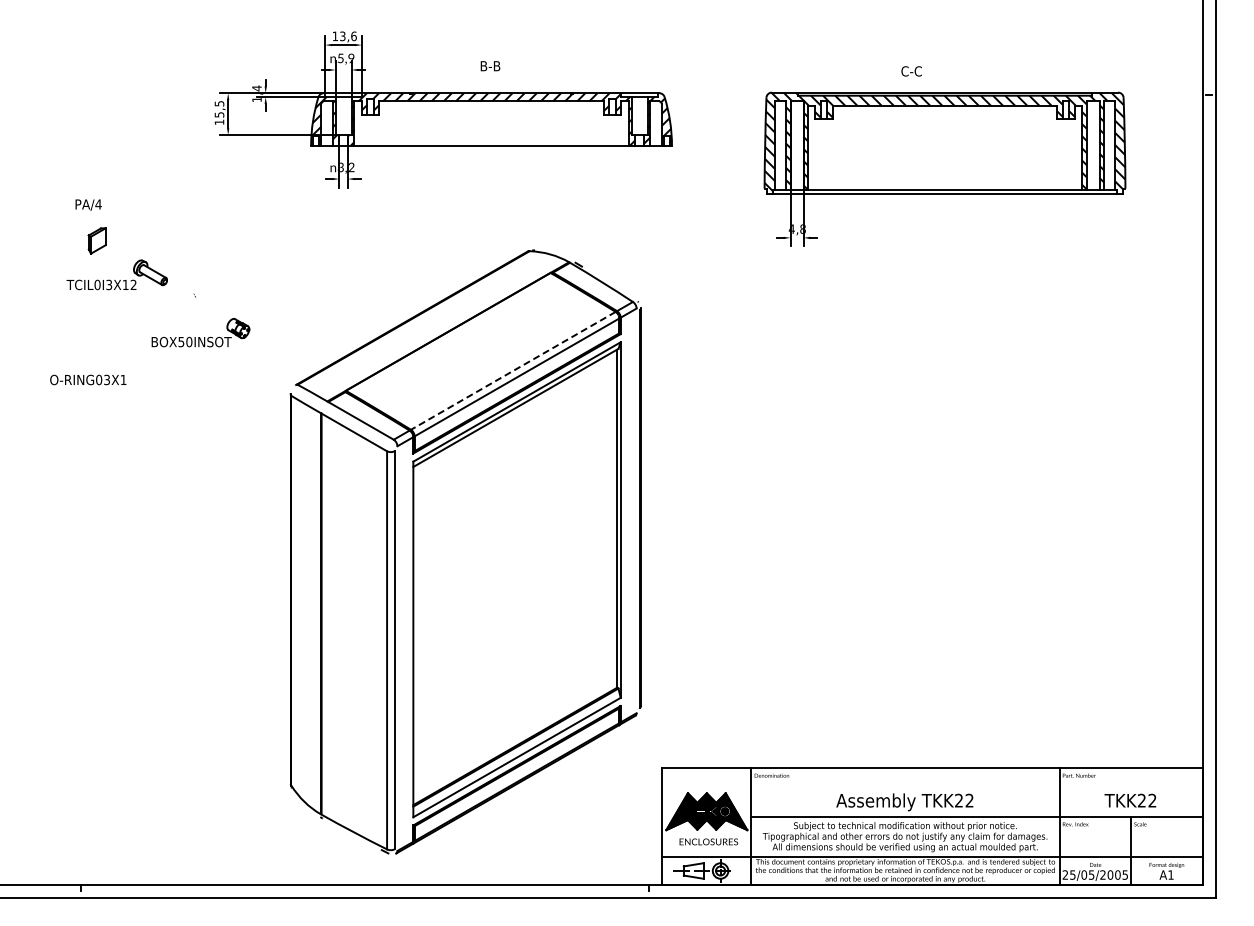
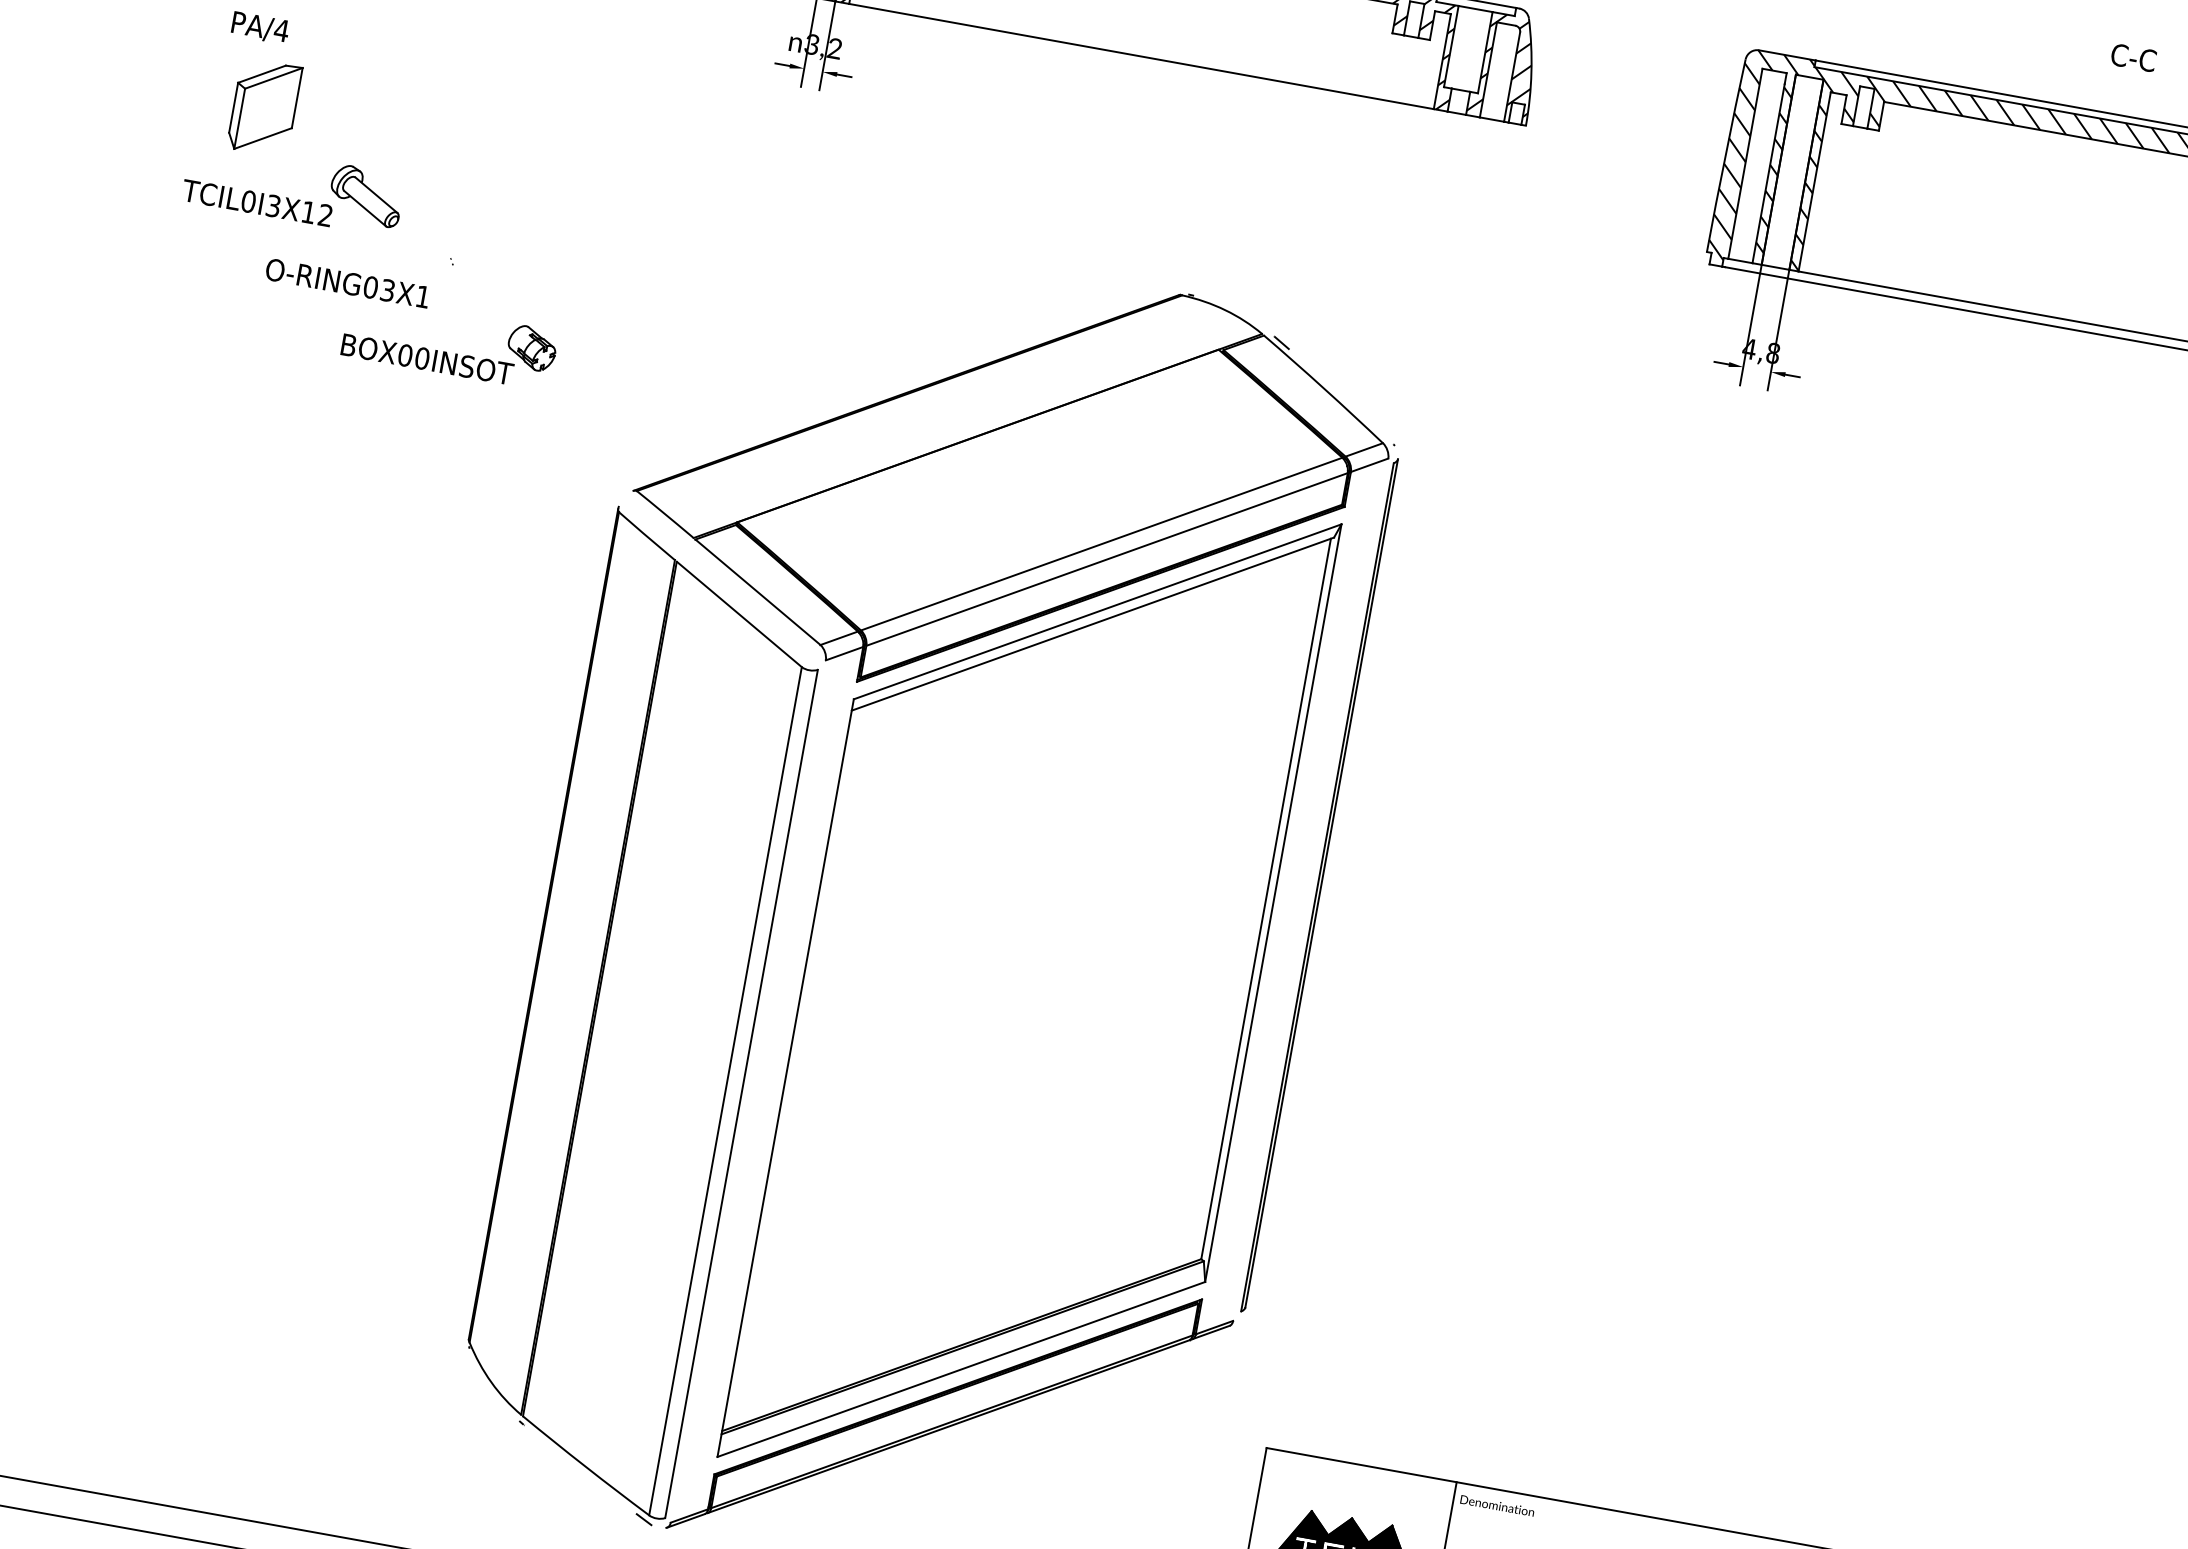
text: (911, 71) -> (2133, 57), moved
part: (97, 240) -> (265, 106), size x1.67
text: (181, 341) -> (405, 354), BOX50INSOT -> BOX00INSOT
line: (512, 371) -> (1099, 545), dashed -> solid
text: (88, 379) -> (348, 282), moved

